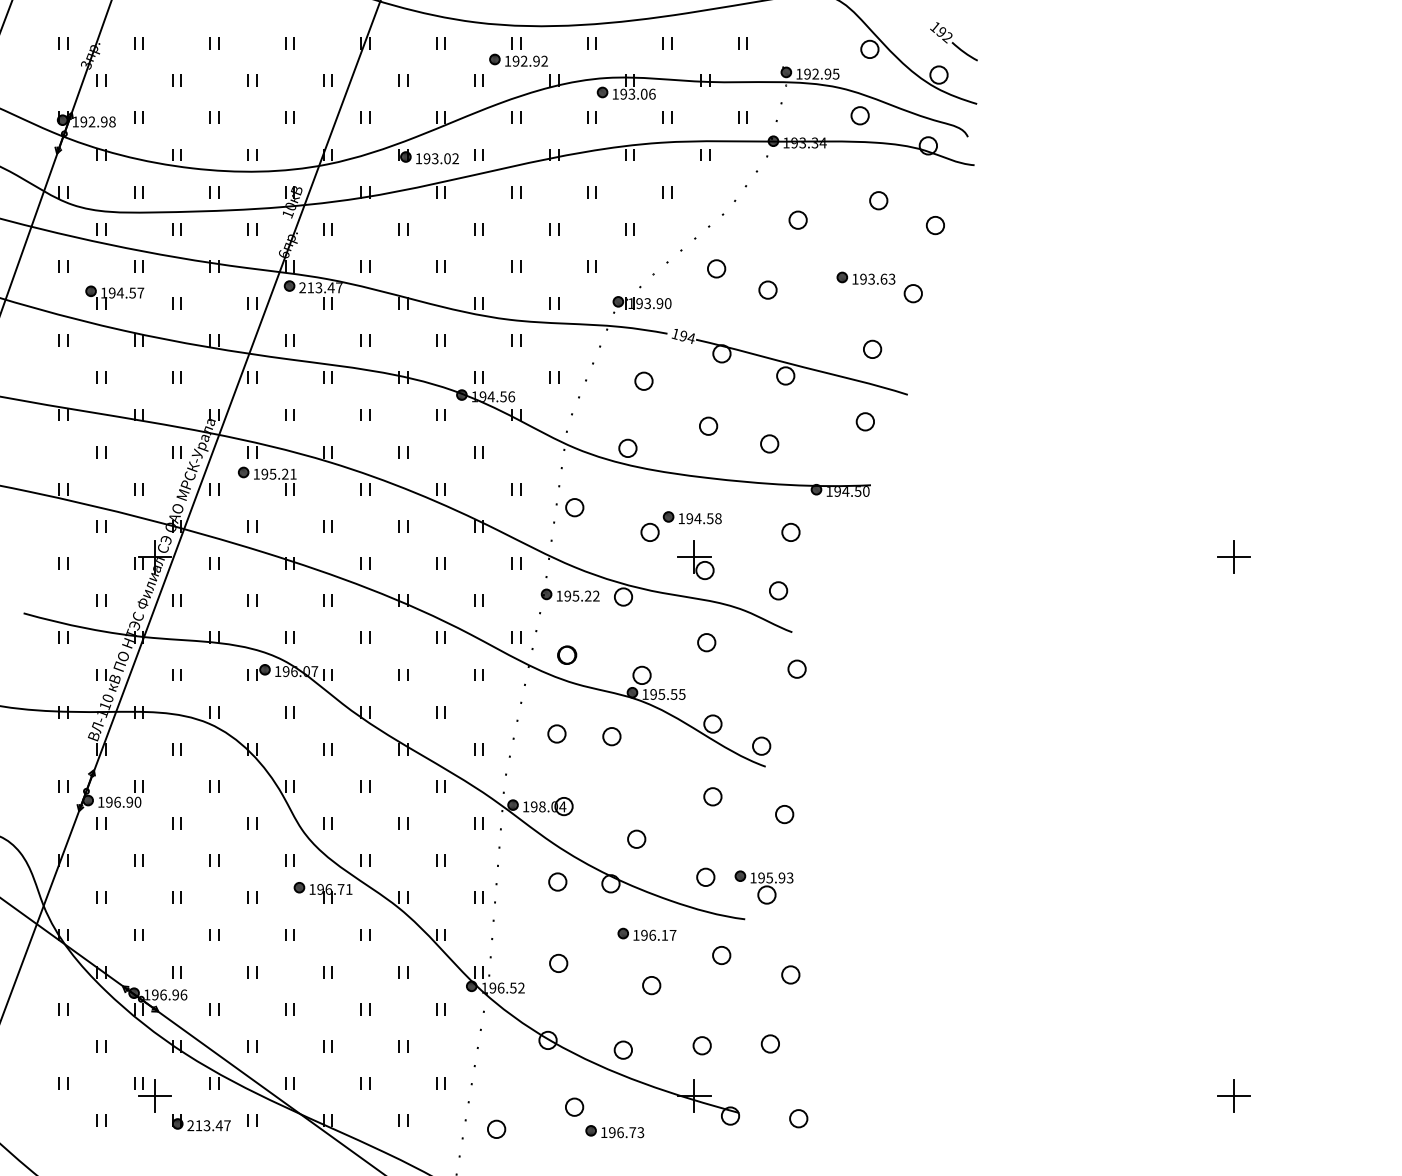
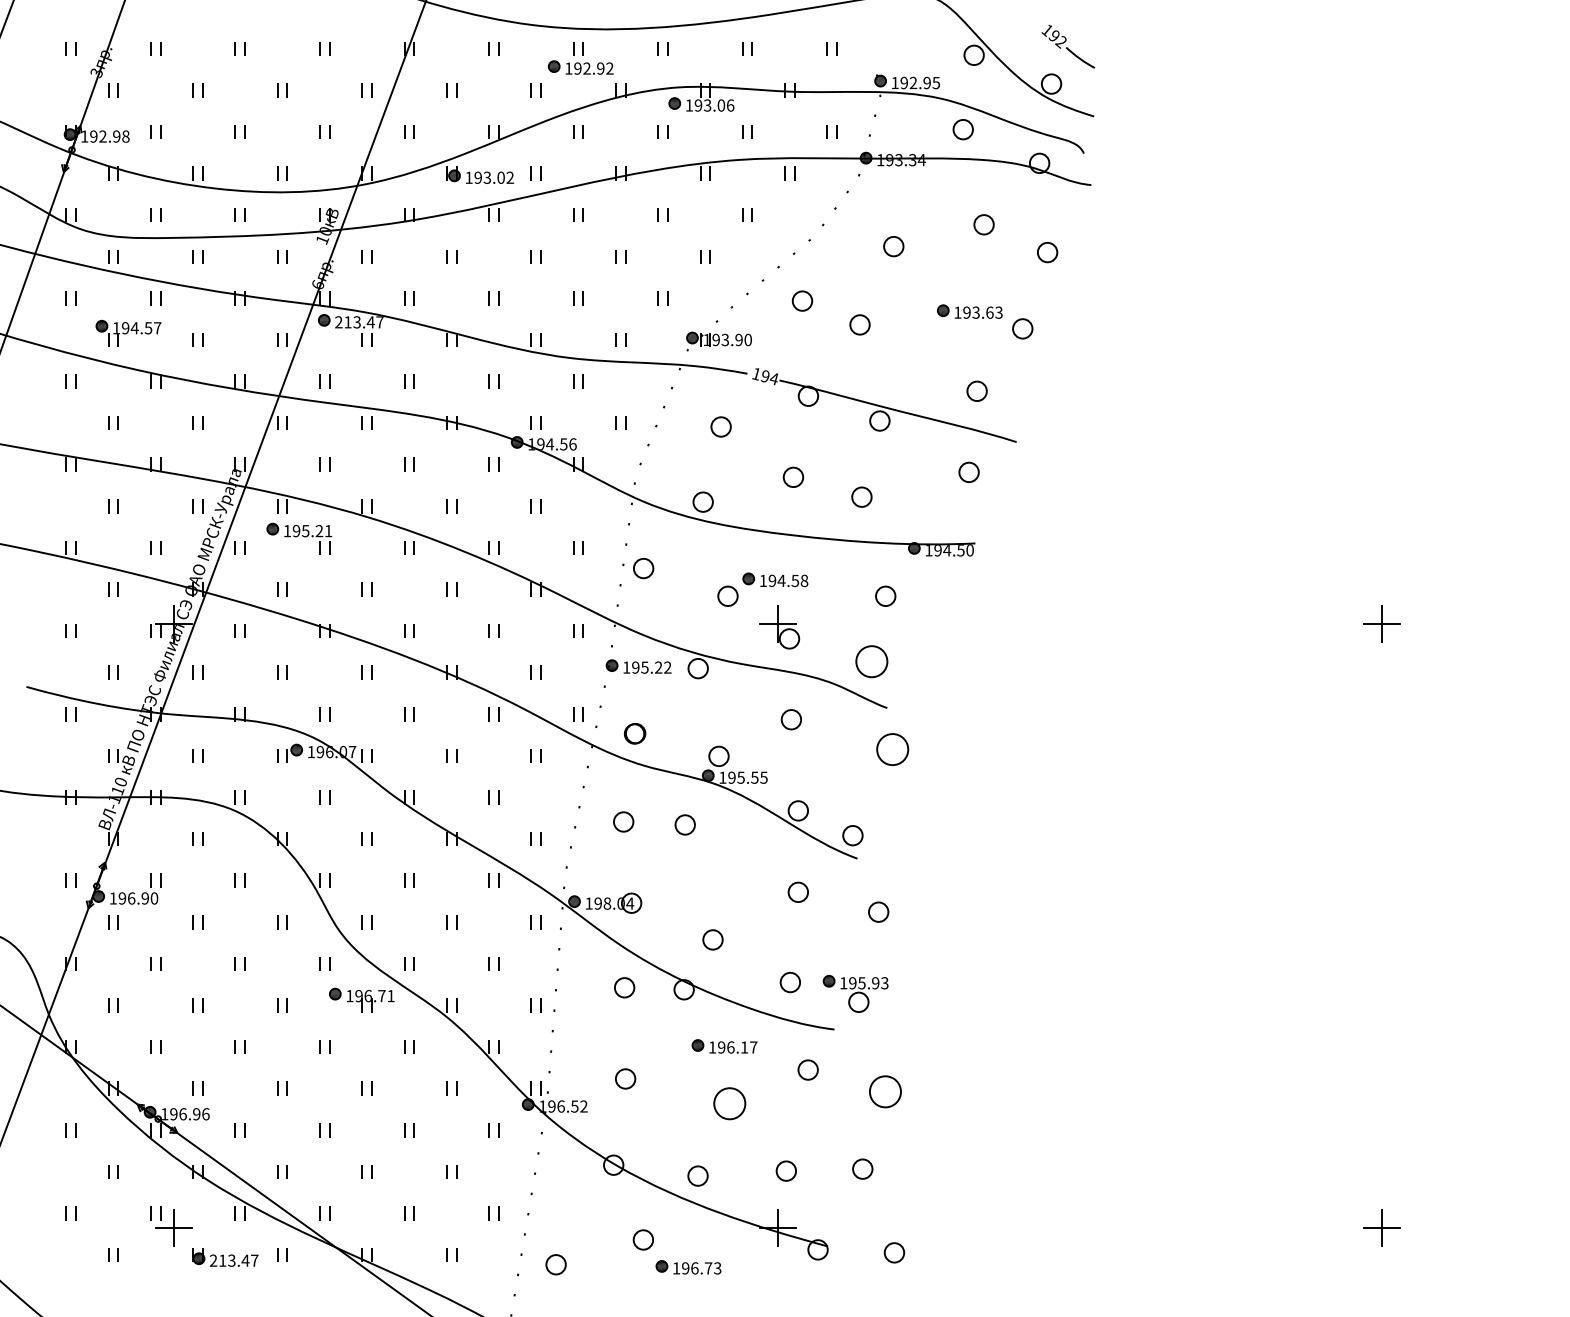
circle: (778, 590) -> (871, 661), size x1.6
circle: (796, 668) -> (891, 748), size x1.6
circle: (790, 974) -> (885, 1091), size x1.6
circle: (651, 985) -> (729, 1103), size x1.6

